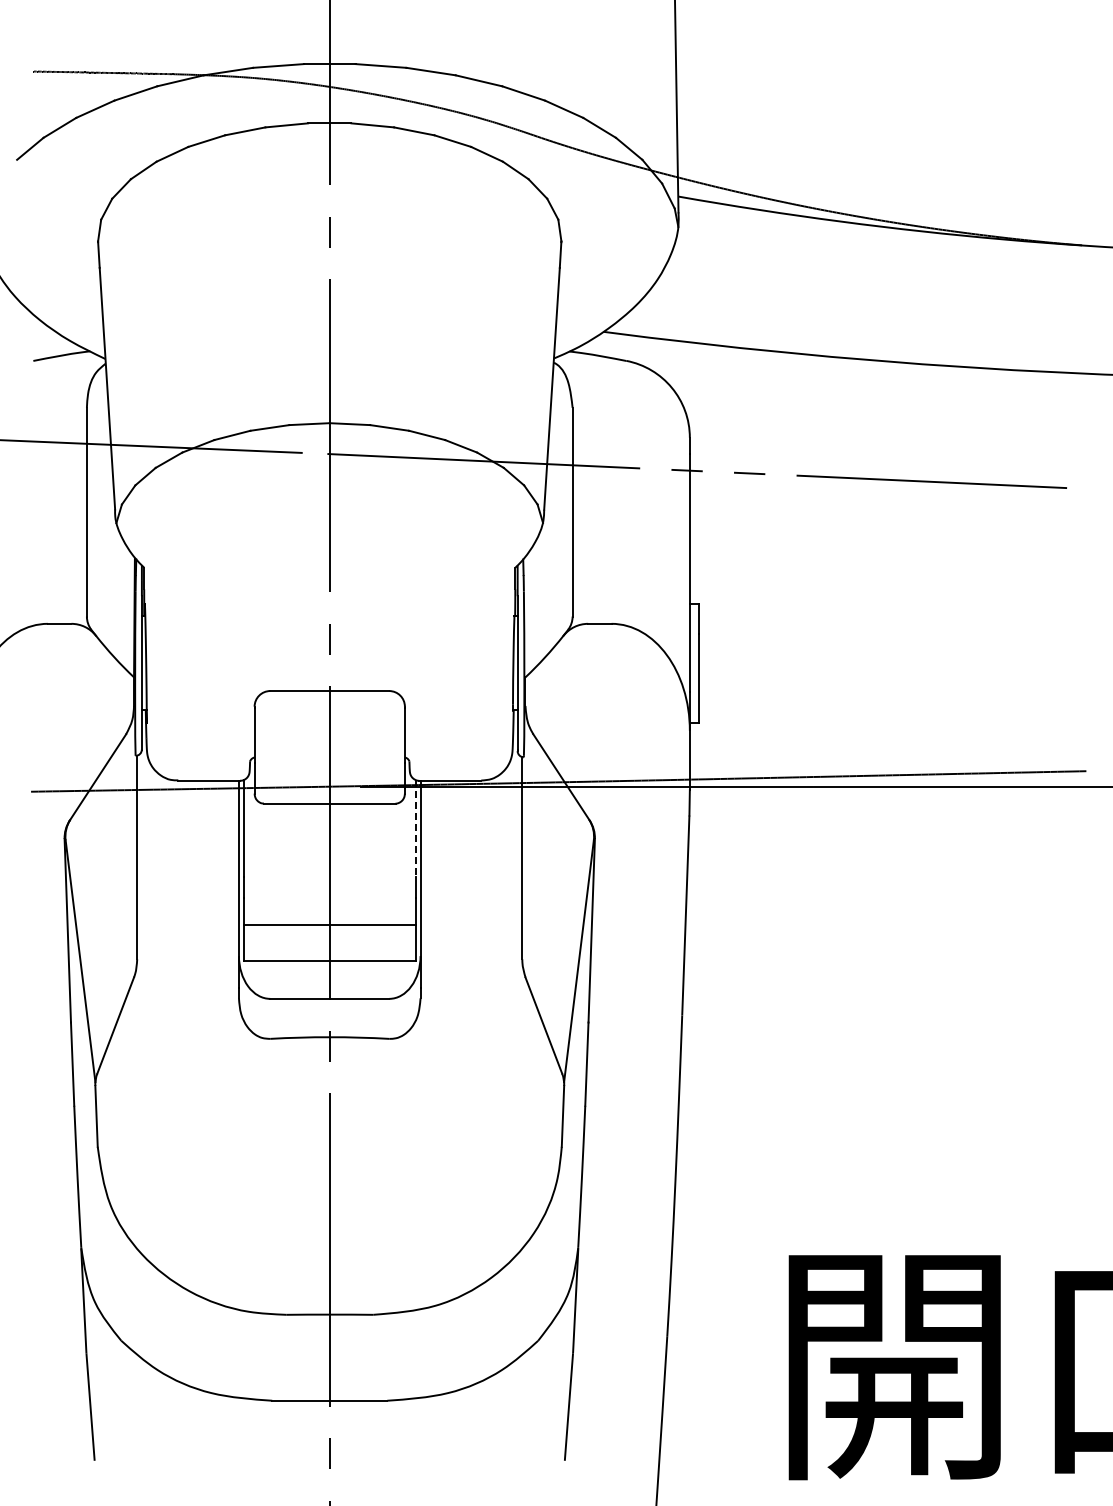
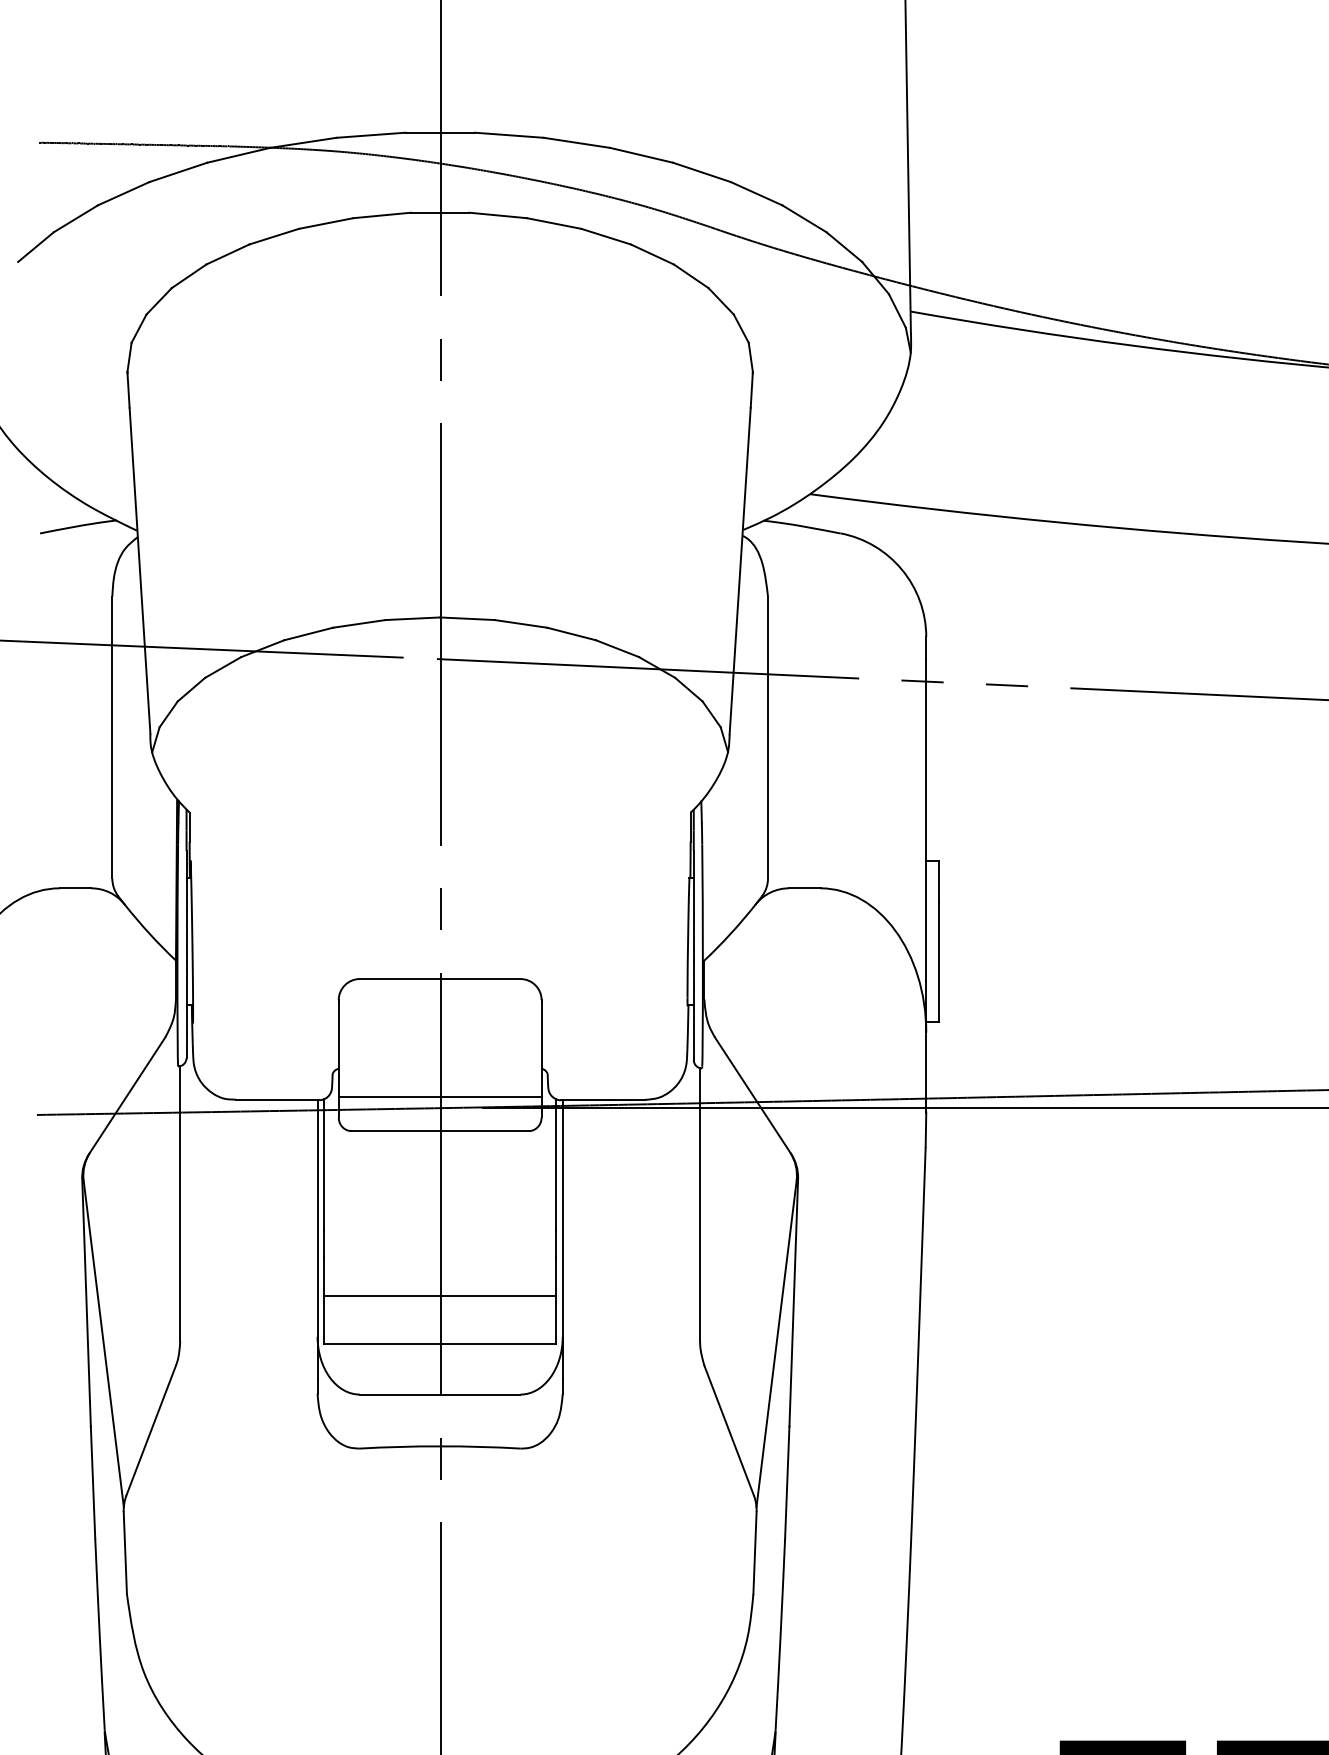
line: (329, 778) -> (439, 1097), added
line: (415, 829) -> (555, 1165), dashed -> solid

